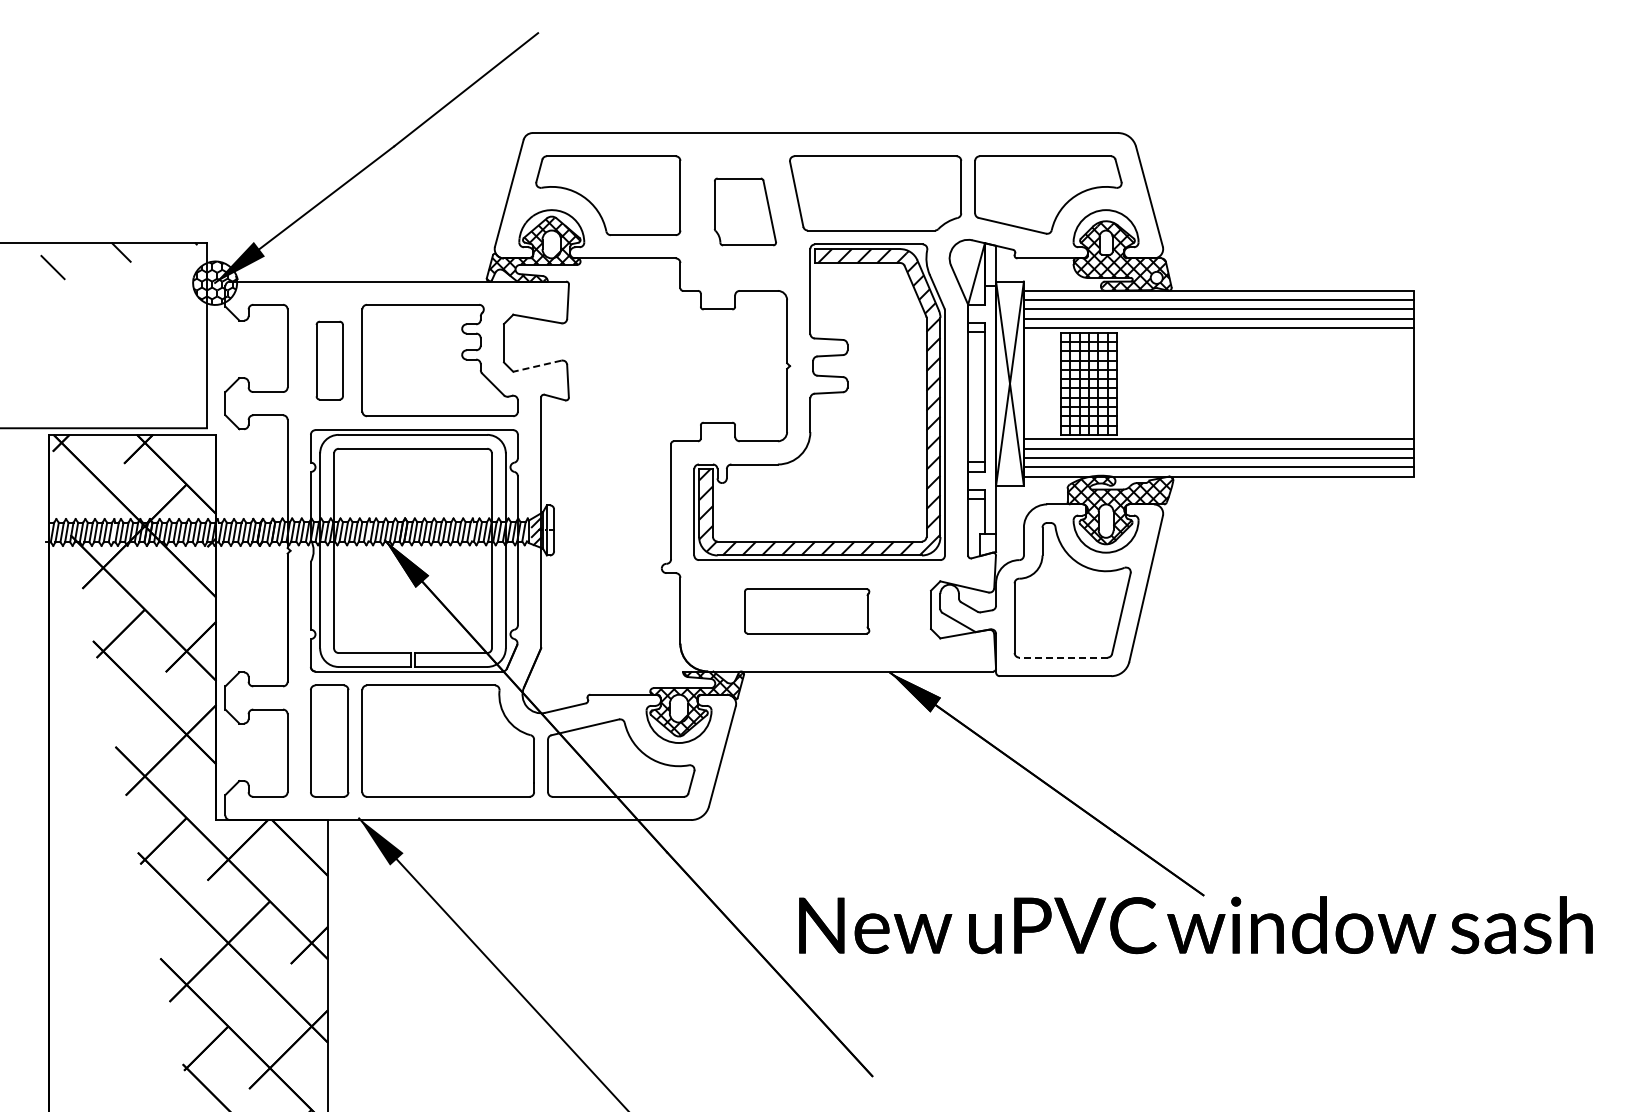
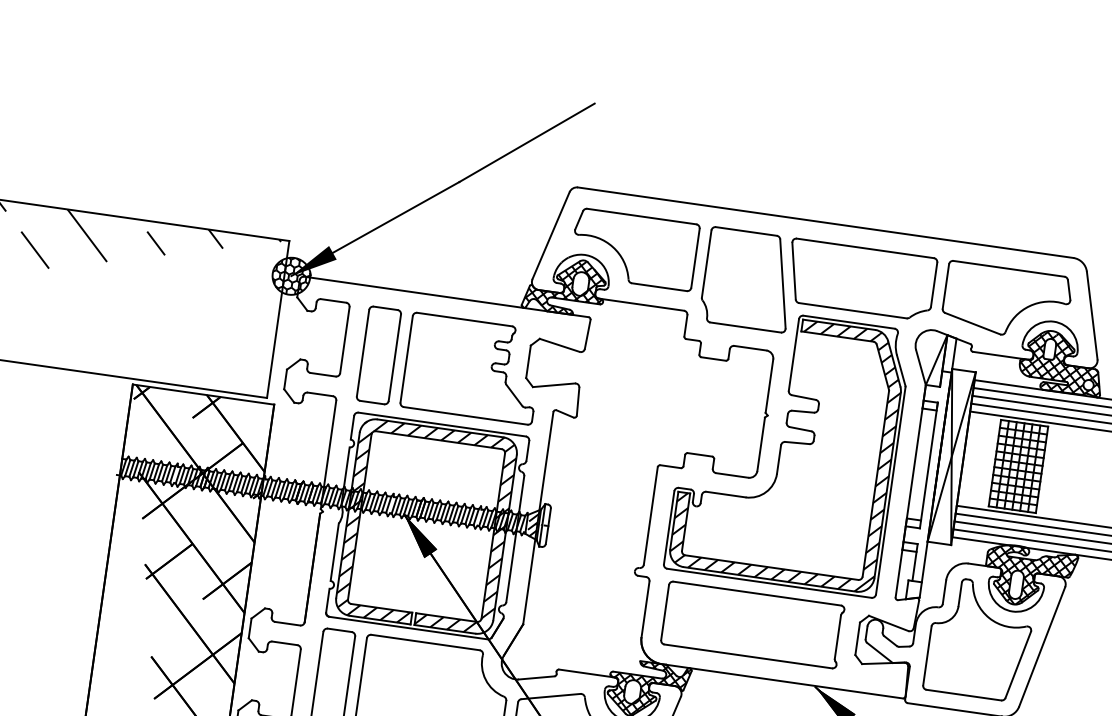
part: (745, 211) -> (748, 279), size x1.67
part: (329, 360) -> (378, 355), size x1.43
line: (537, 366) -> (554, 385), dashed -> solid
hatch: (412, 550) -> (426, 526), added
part: (806, 611) -> (752, 625), size x1.67
line: (1062, 657) -> (963, 694), dashed -> solid

